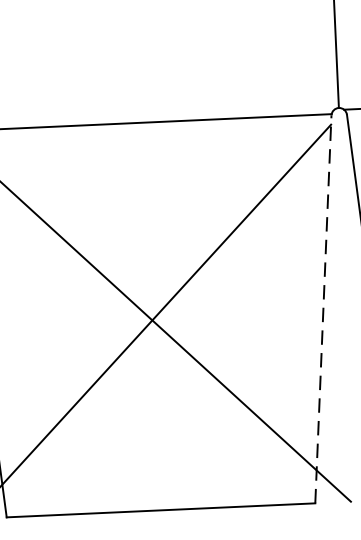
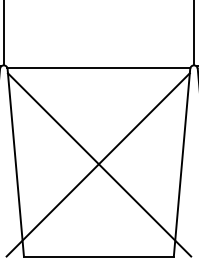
line: (324, 308) -> (182, 162), dashed -> solid

